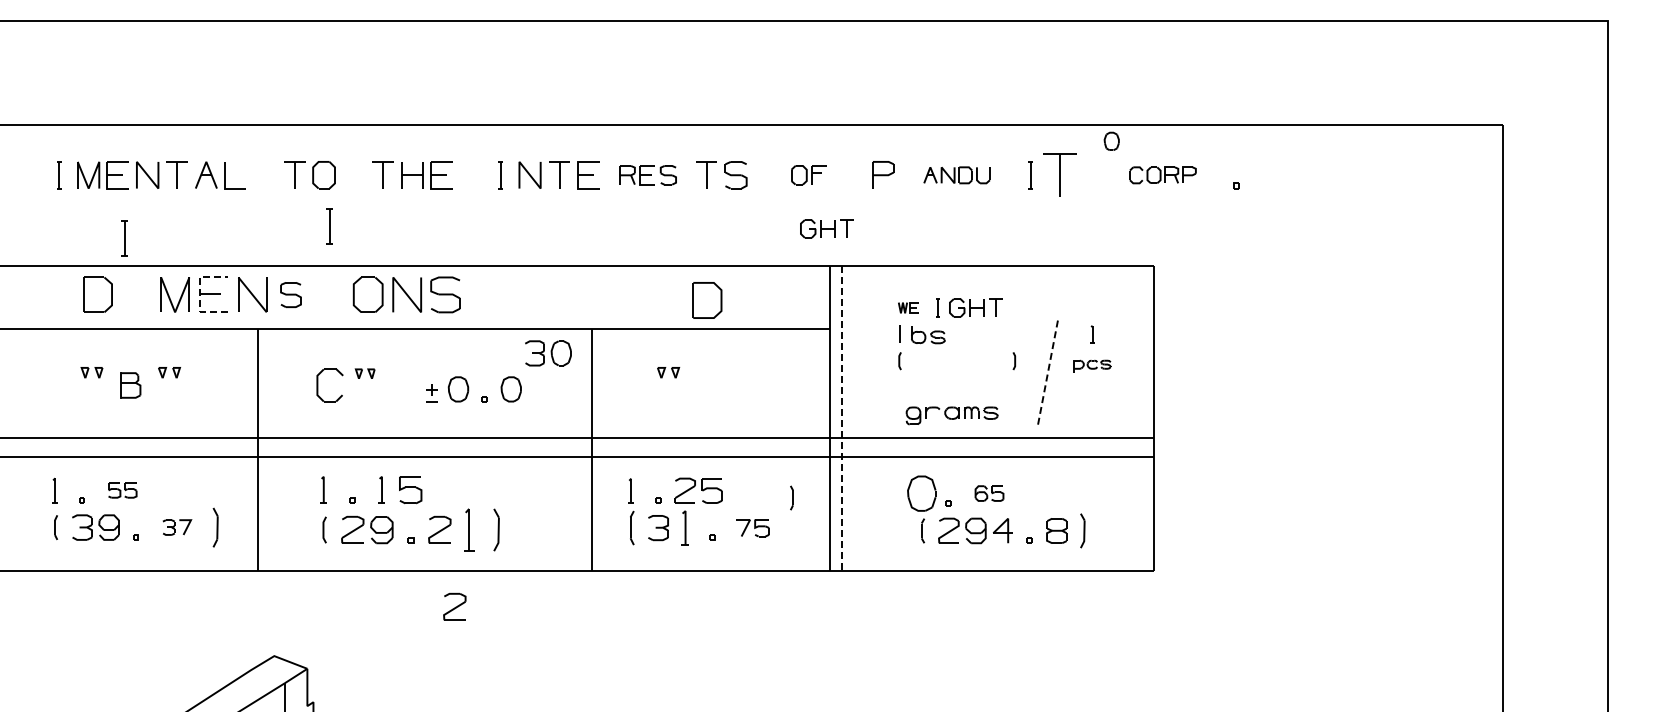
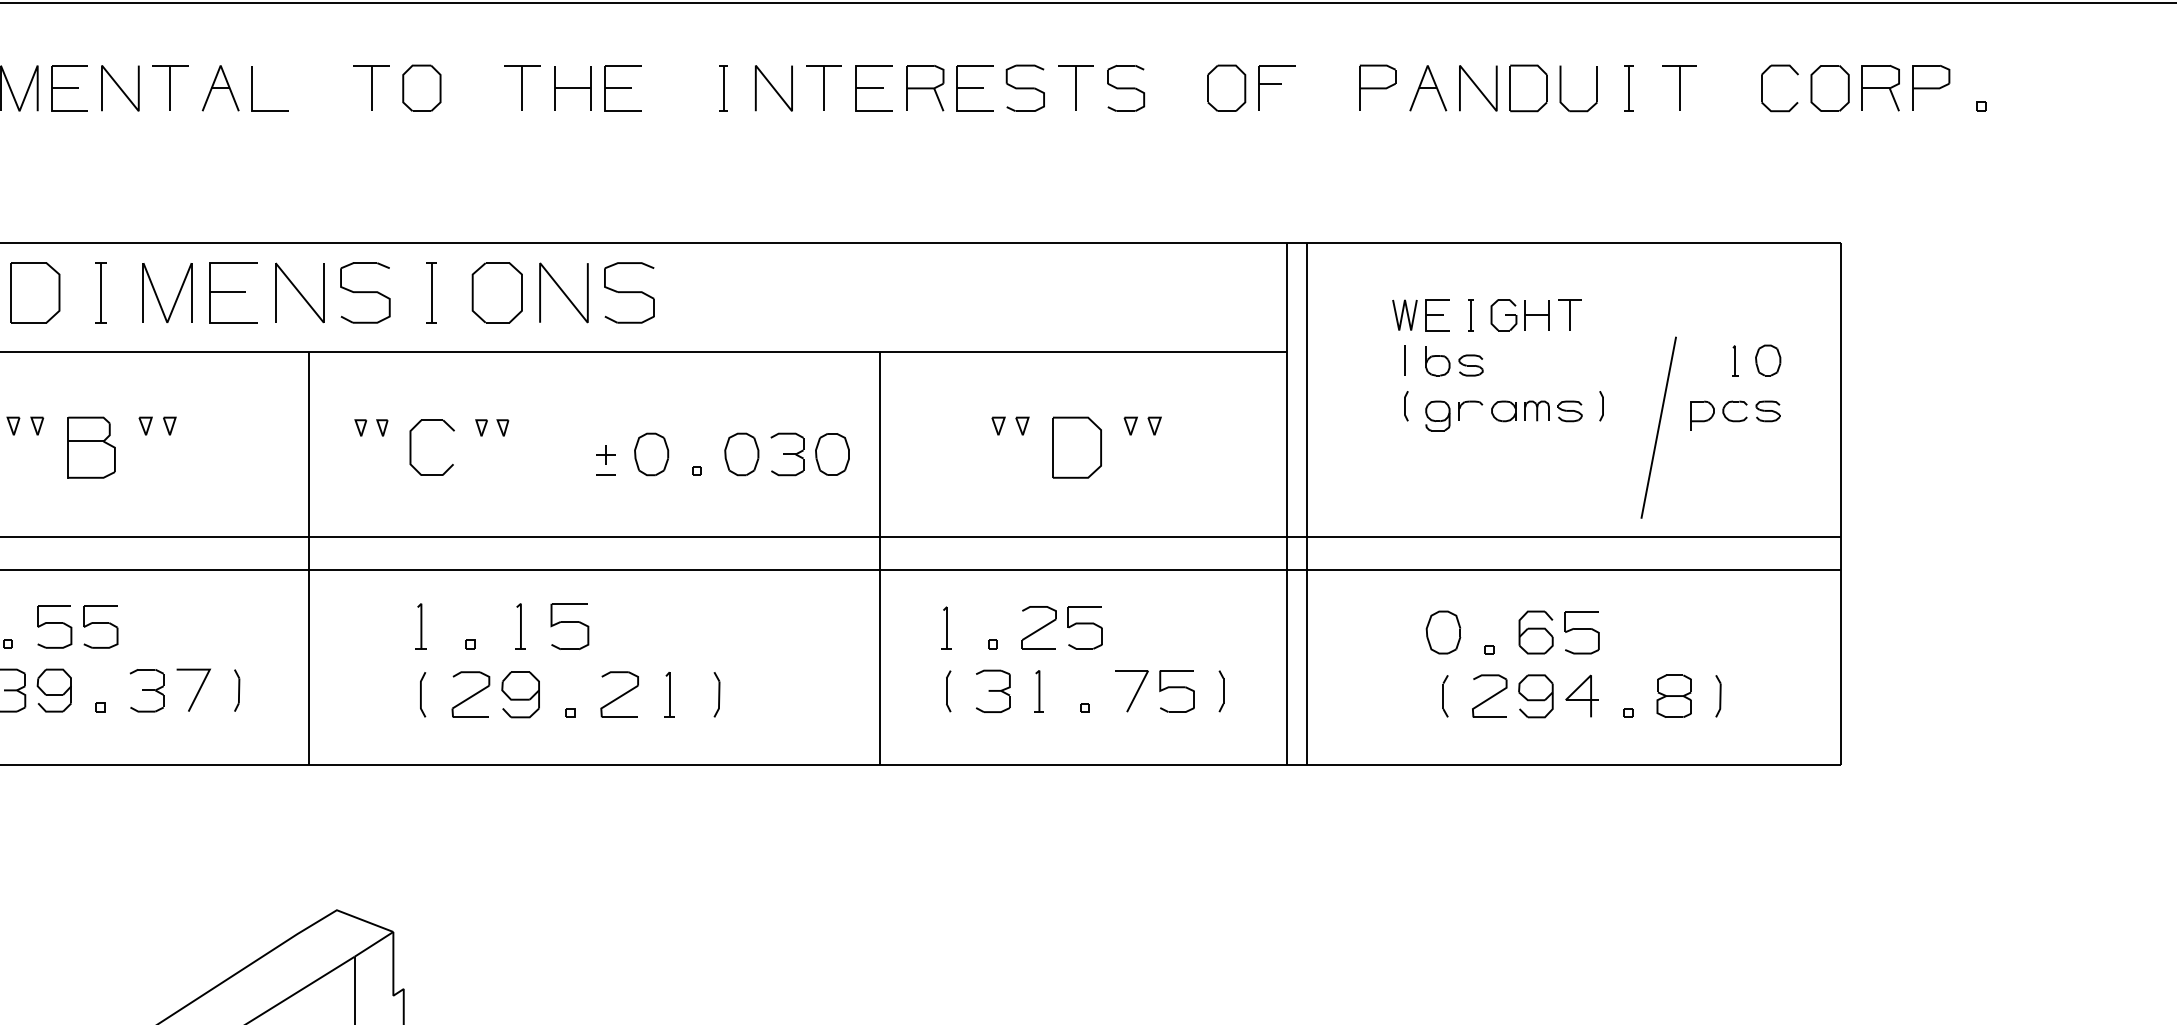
part: (1111, 140) -> (1767, 358), moved
part: (1059, 174) -> (1678, 87), size x0.62
part: (647, 175) -> (974, 88), size x1.43
part: (808, 175) -> (1249, 88), size x1.43
part: (956, 175) -> (1502, 88), size x1.67
part: (1162, 175) -> (1854, 88), size x1.67
part: (329, 226) -> (431, 292), moved
part: (826, 228) -> (1280, 179), removed
part: (124, 238) -> (101, 292), moved
line: (200, 294) -> (210, 292), dashed -> solid
part: (290, 294) -> (364, 292), size x1.43
part: (707, 300) -> (1077, 447), moved
part: (908, 307) -> (1420, 314), size x1.67
part: (548, 353) -> (810, 454), moved
part: (1092, 365) -> (1735, 413), size x1.43
part: (745, 372) -> (1142, 425), added
part: (294, 373) -> (371, 427), added
line: (1047, 374) -> (1658, 428), dashed -> solid
part: (130, 385) -> (91, 447), size x1.43
part: (951, 415) -> (1502, 415), moved
line: (841, 418) -> (1306, 504), dashed -> solid
part: (122, 490) -> (77, 627), size x1.67
part: (921, 493) -> (1442, 632), size x0.71
part: (989, 493) -> (1559, 632), size x1.67
part: (791, 497) -> (1220, 690), moved
part: (177, 527) -> (171, 690), size x1.67
part: (216, 527) -> (238, 690), size x0.62
part: (632, 527) -> (949, 690), size x0.71
part: (684, 527) -> (1037, 690), size x0.71
part: (752, 527) -> (1154, 690), size x1.43
part: (468, 529) -> (668, 693), size x0.62
part: (496, 529) -> (716, 693), size x0.62
part: (1082, 530) -> (1718, 695), size x0.71
part: (454, 606) -> (644, 825), removed

